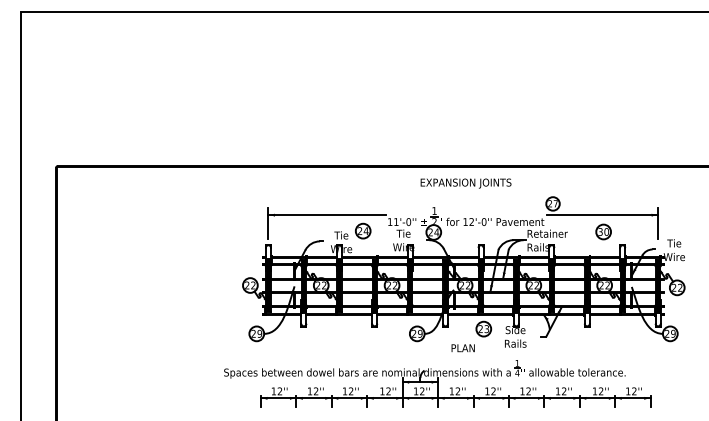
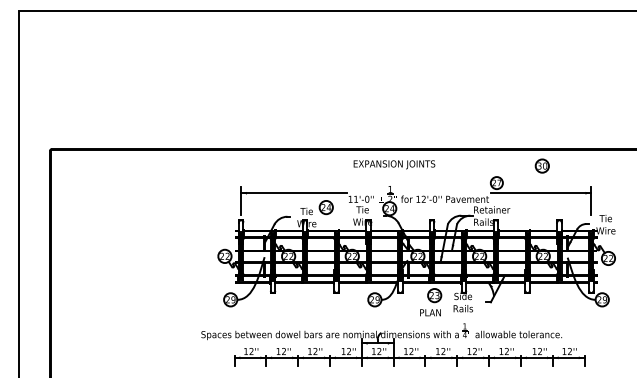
text: (465, 183) -> (393, 164), moved
part: (603, 231) -> (542, 165), moved
text: (462, 348) -> (429, 312), moved

